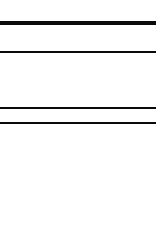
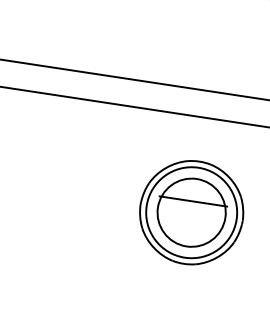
part: (99, 176) -> (191, 212), added

